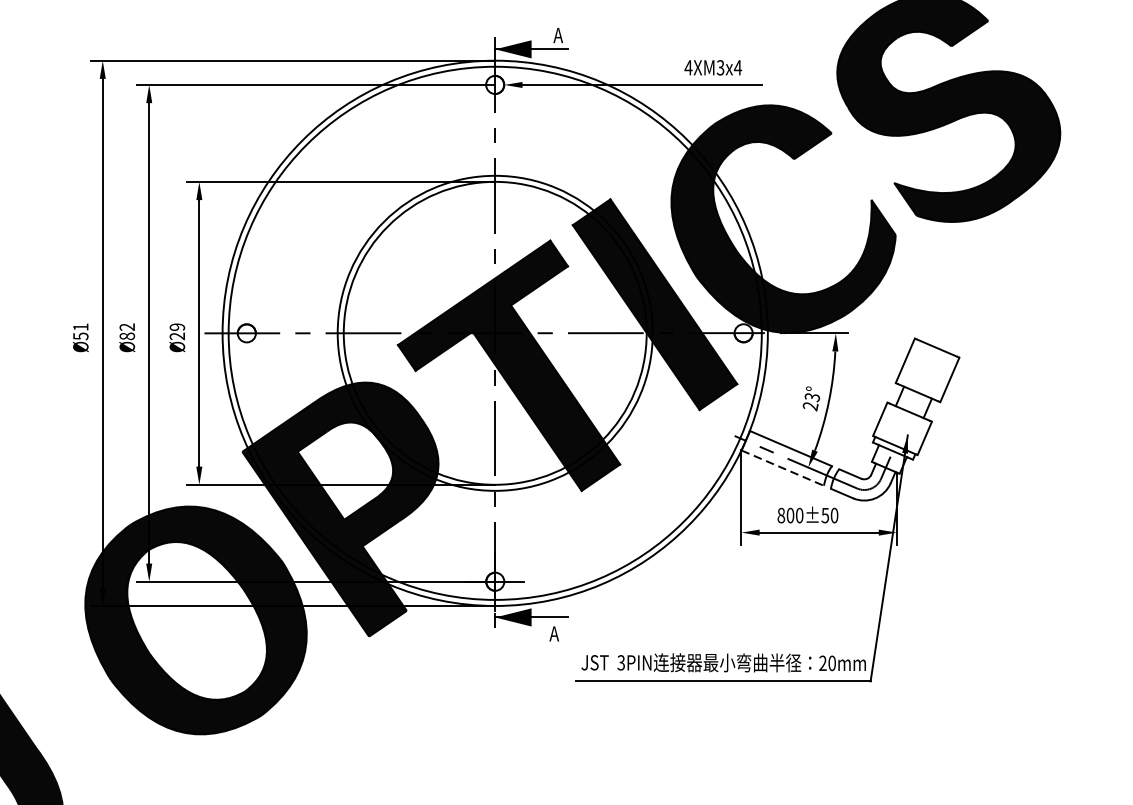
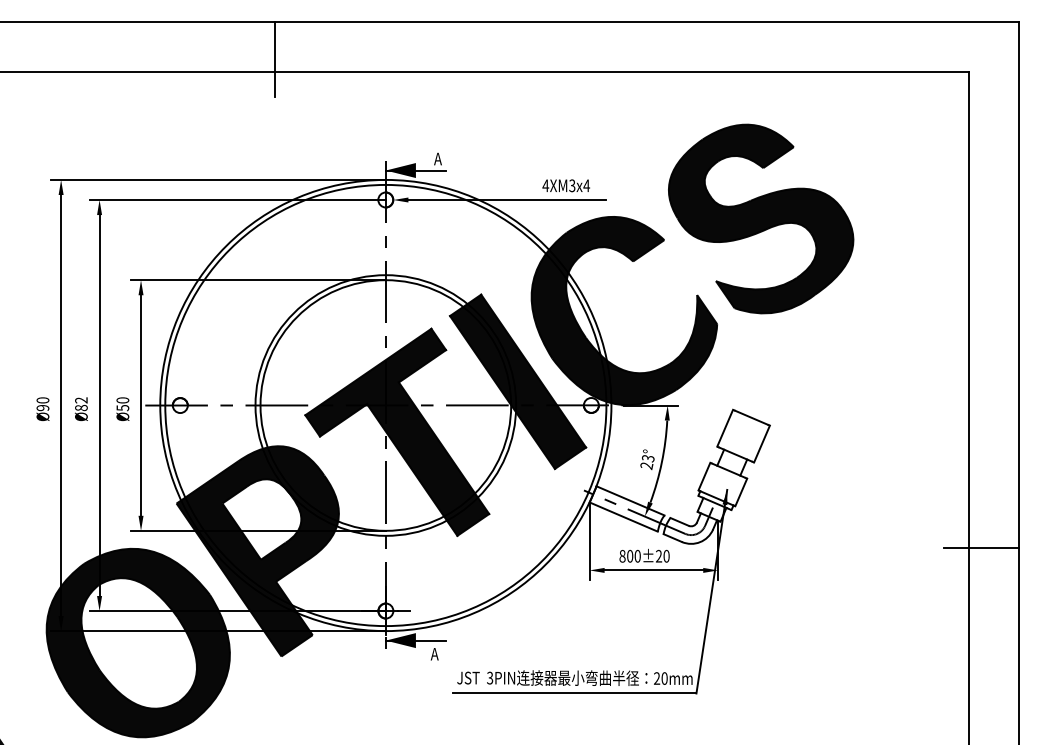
text: (80, 332) -> (42, 404), Ø51 -> Ø90
text: (176, 332) -> (122, 404), Ø29 -> Ø50
line: (783, 468) -> (624, 517), dashed -> solid
text: (825, 514) -> (659, 555), 800±50 -> 800±20

